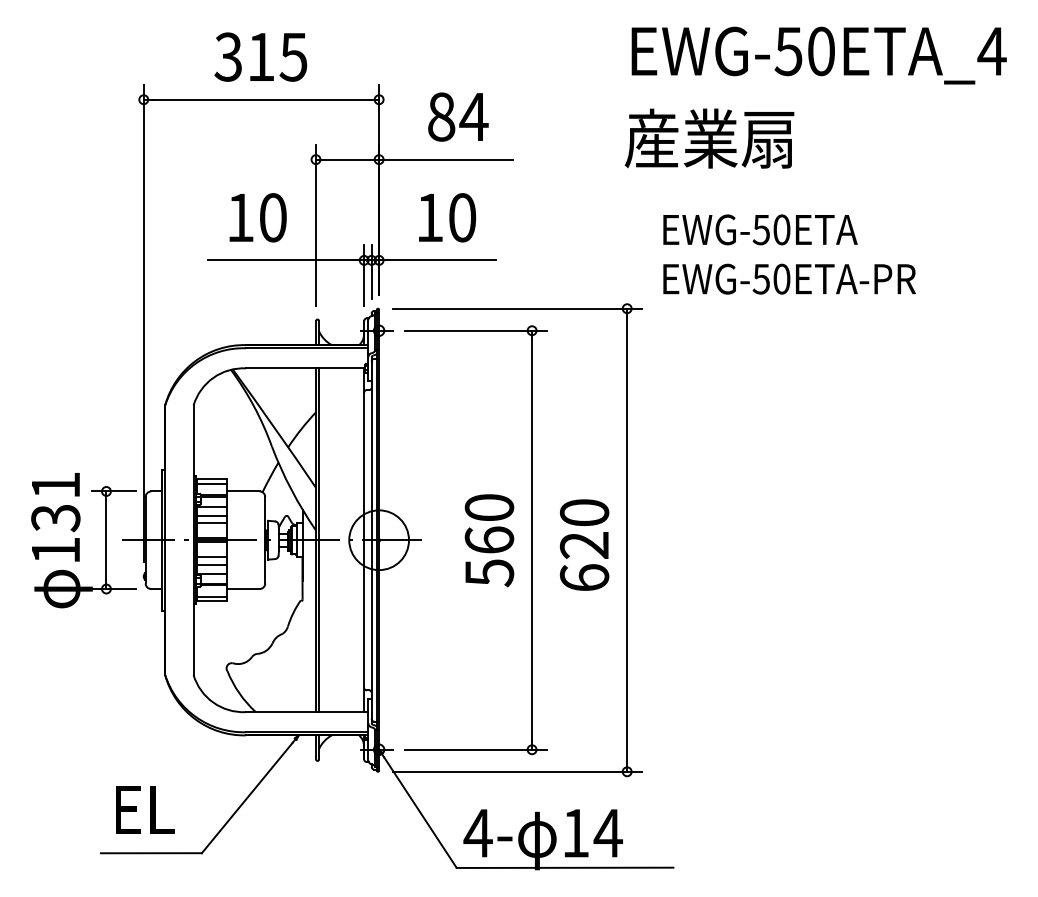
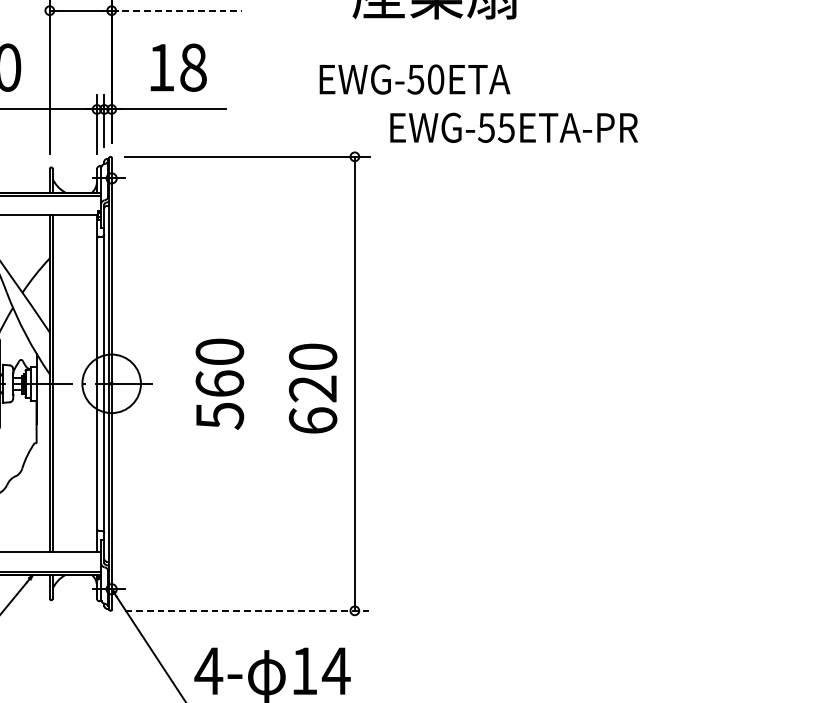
line: (445, 159) -> (176, 10), solid -> dashed
text: (462, 217) -> (193, 67), 10 -> 18
text: (760, 229) -> (414, 79), moved
text: (781, 278) -> (506, 127), EWG-50ETA-PR -> EWG-55ETA-PR
part: (531, 540) -> (261, 384), removed
line: (517, 771) -> (247, 610), solid -> dashed

